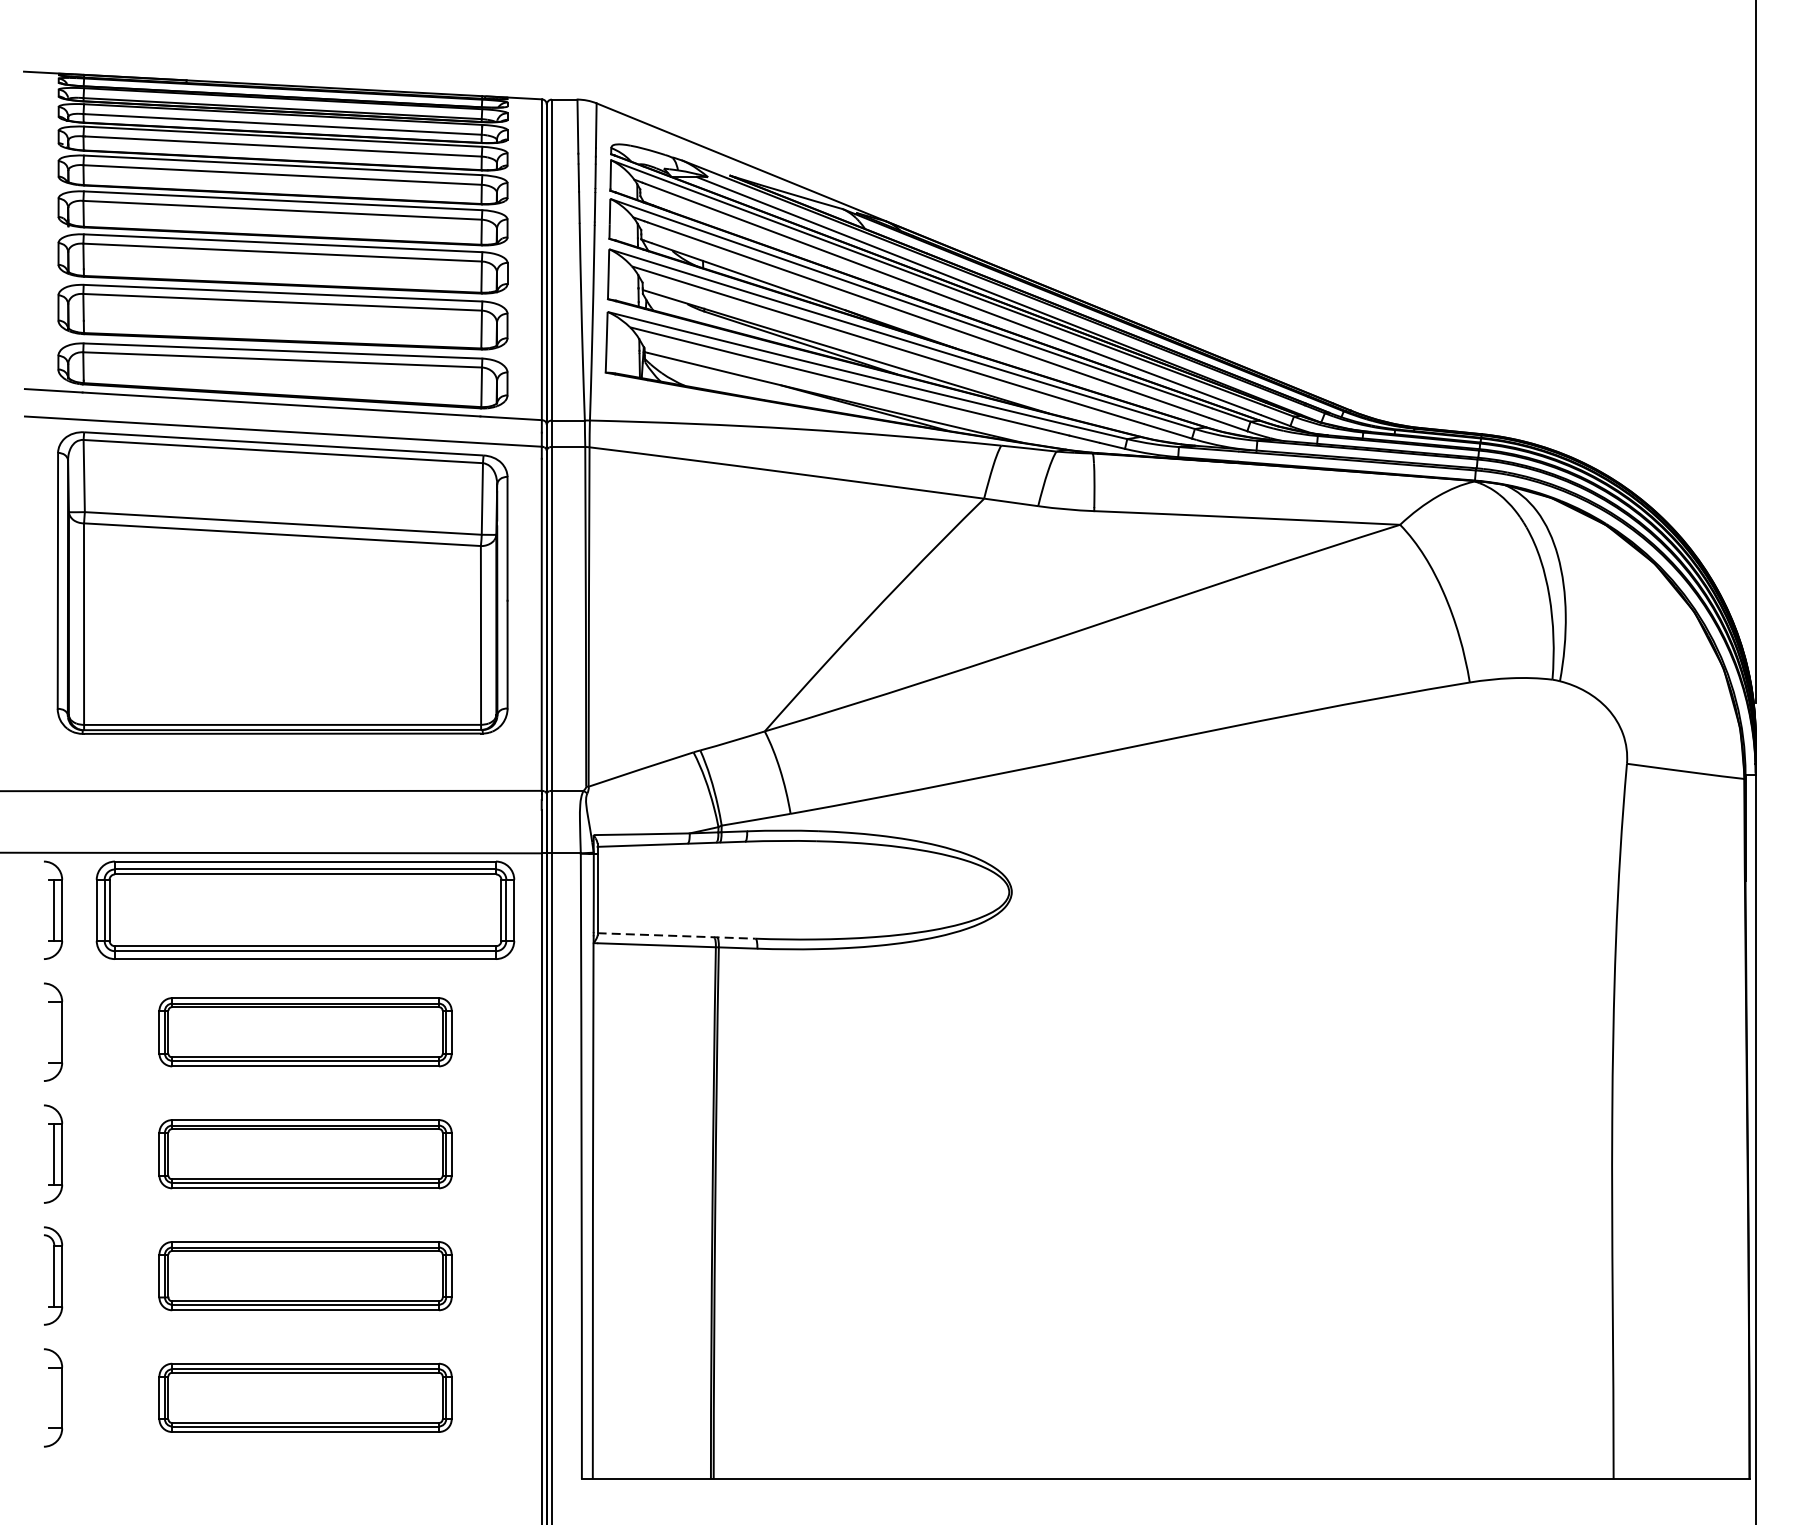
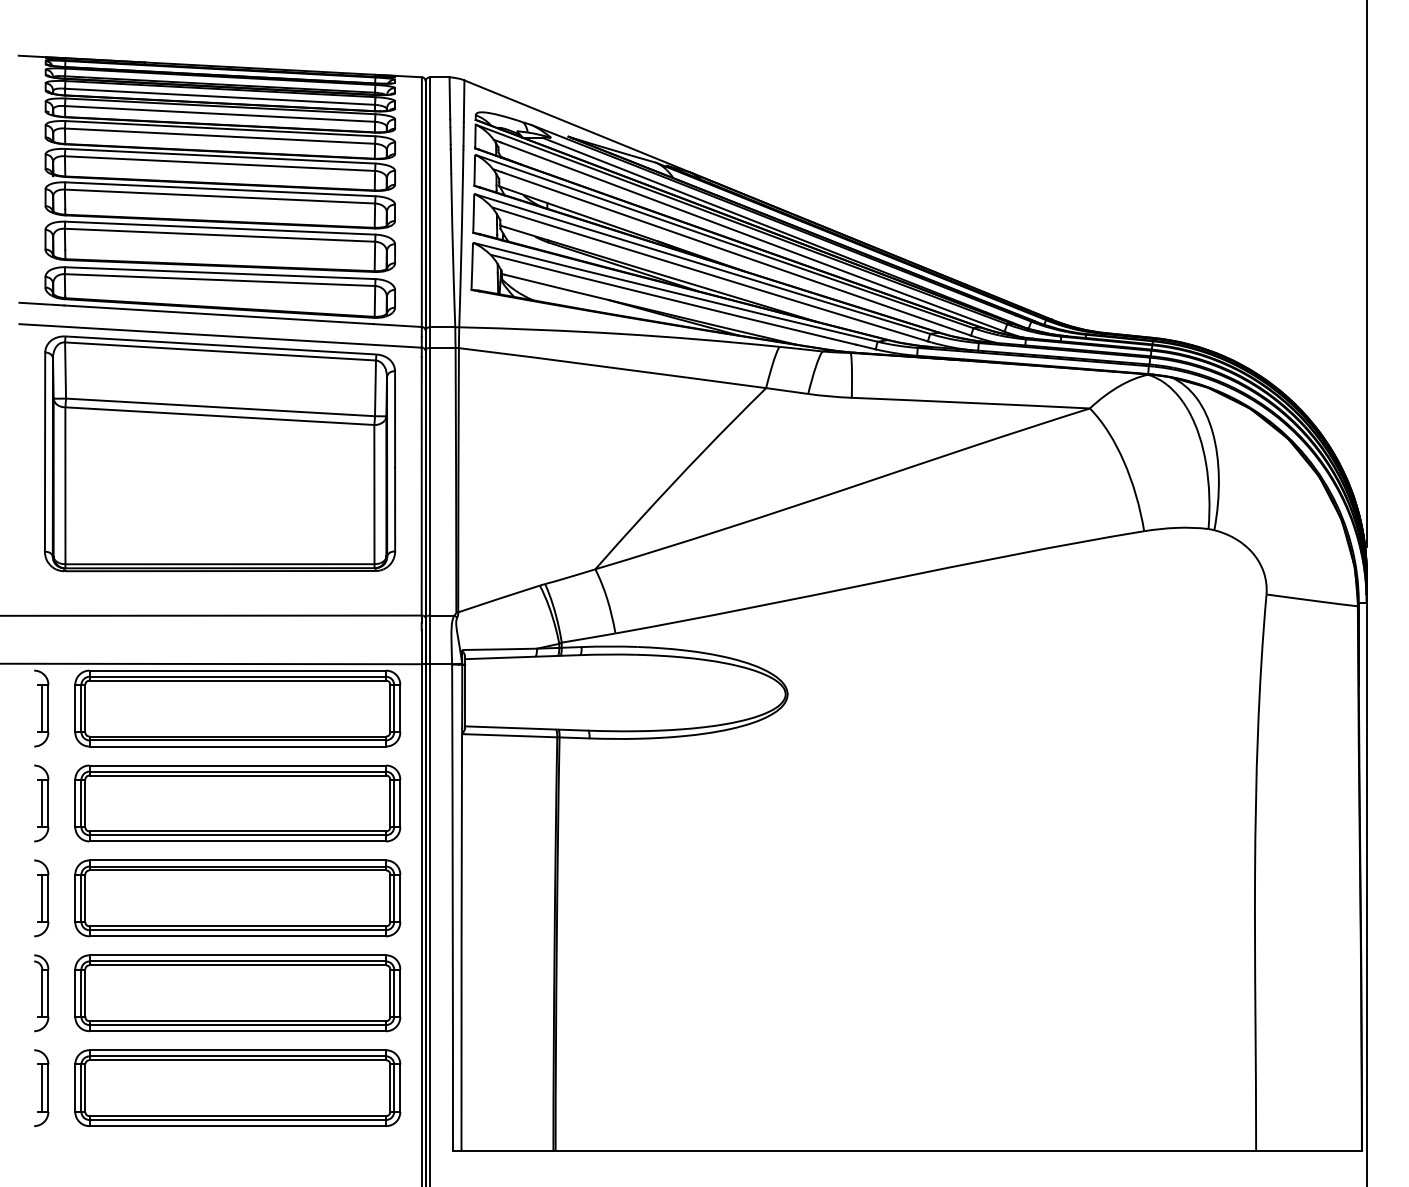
line: (676, 935) -> (526, 728), dashed -> solid
line: (54, 1032) -> (42, 803), added
part: (305, 1032) -> (237, 803), size x1.43
part: (305, 1154) -> (237, 898), size x1.43
part: (305, 1276) -> (237, 993), size x1.43
line: (54, 1397) -> (42, 1087), added
part: (305, 1397) -> (237, 1087), size x1.43

